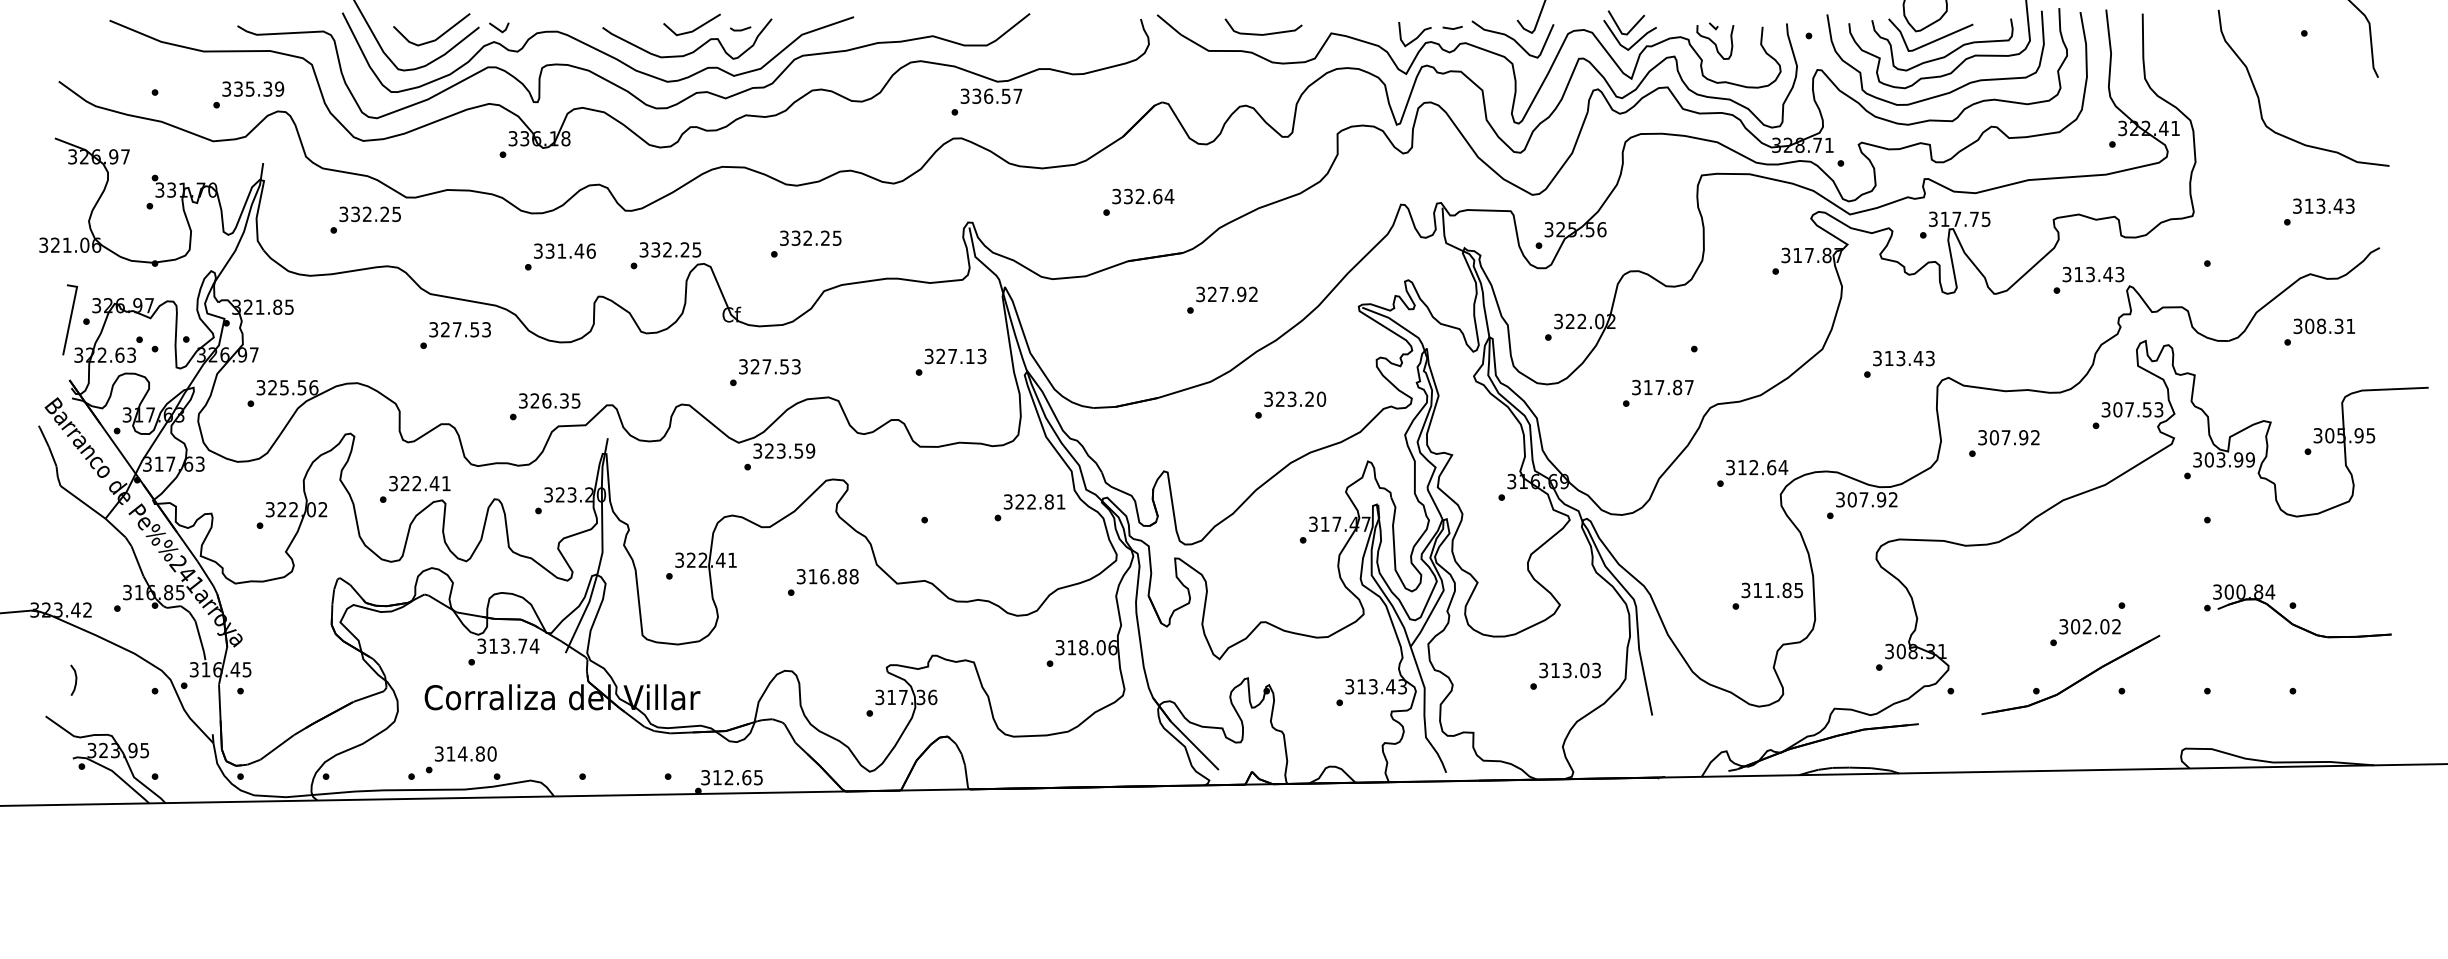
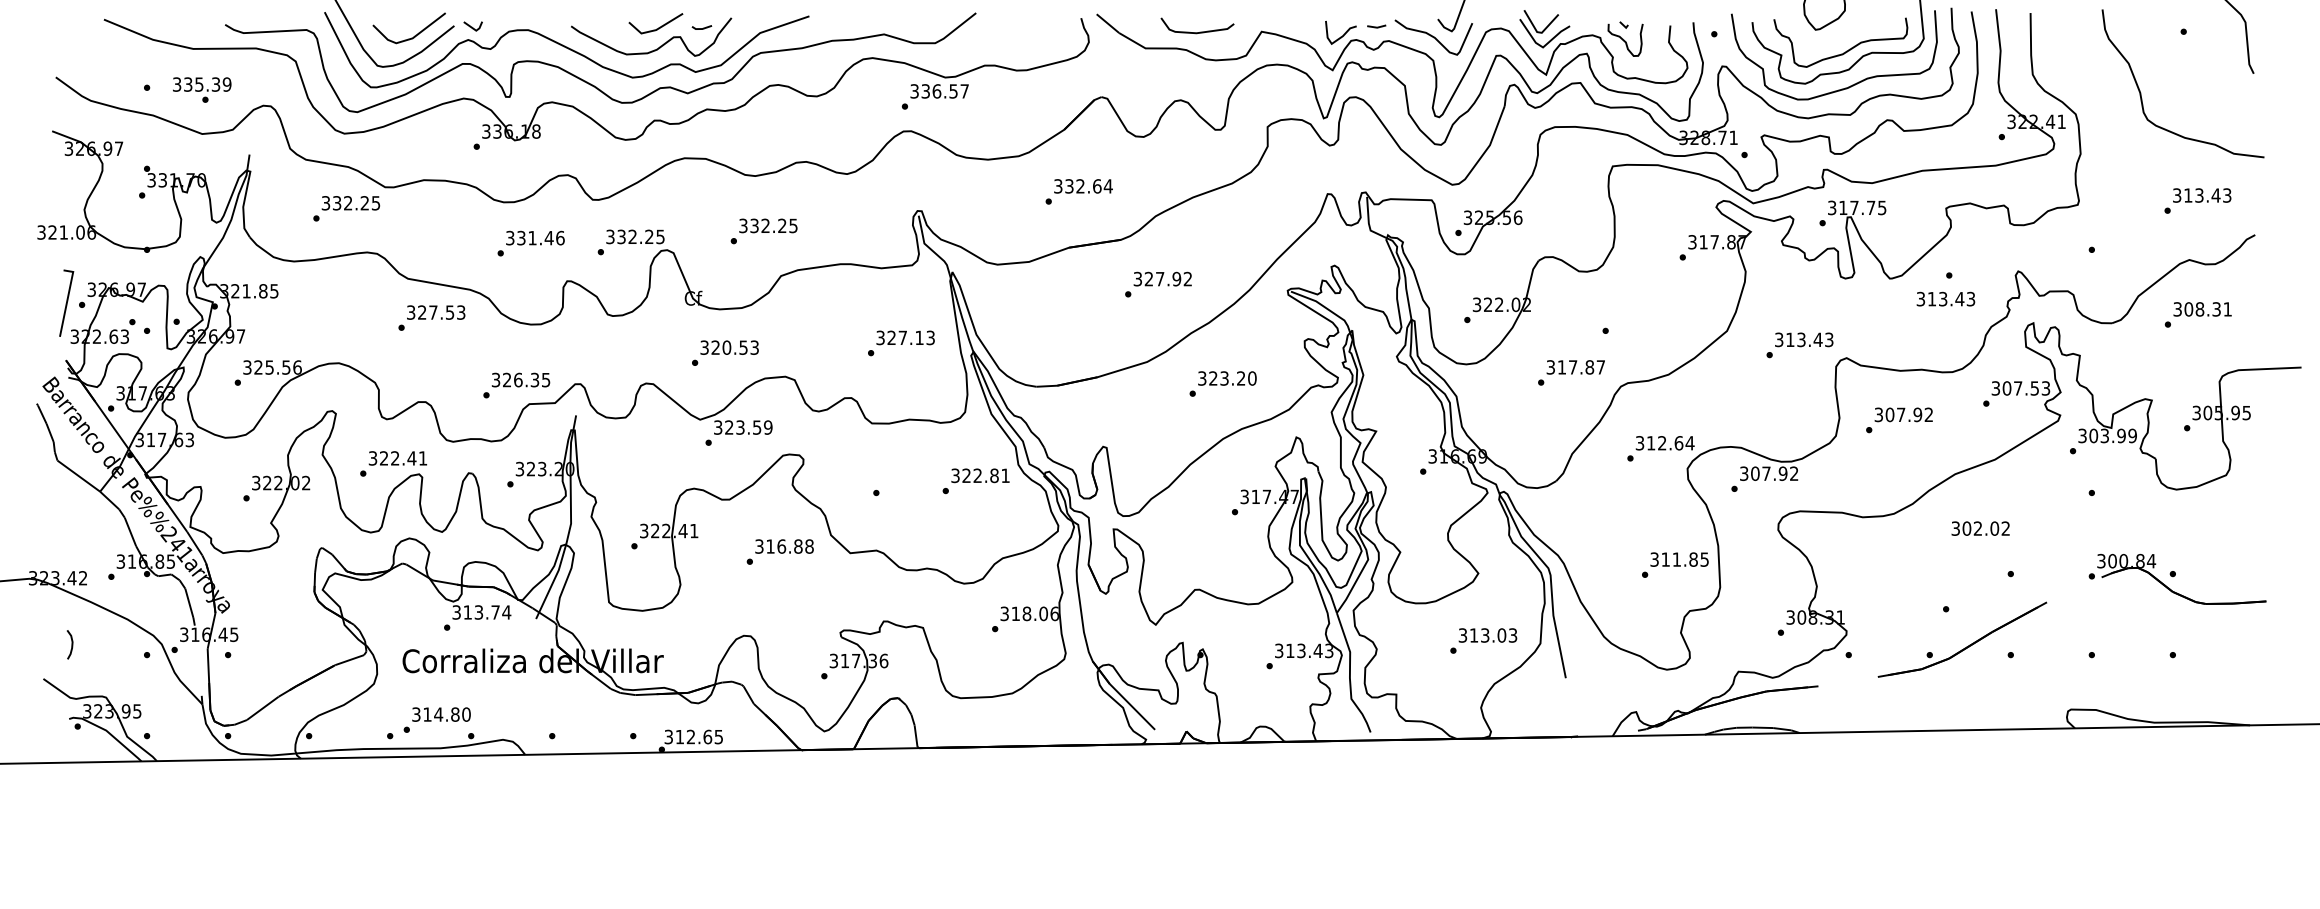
line: (1933, 40) -> (1832, 38), removed
text: (253, 88) -> (202, 83), moved
text: (2093, 274) -> (1946, 299), moved
text: (766, 366) -> (726, 347), 327.53 -> 320.53
text: (2089, 626) -> (1980, 528), moved

